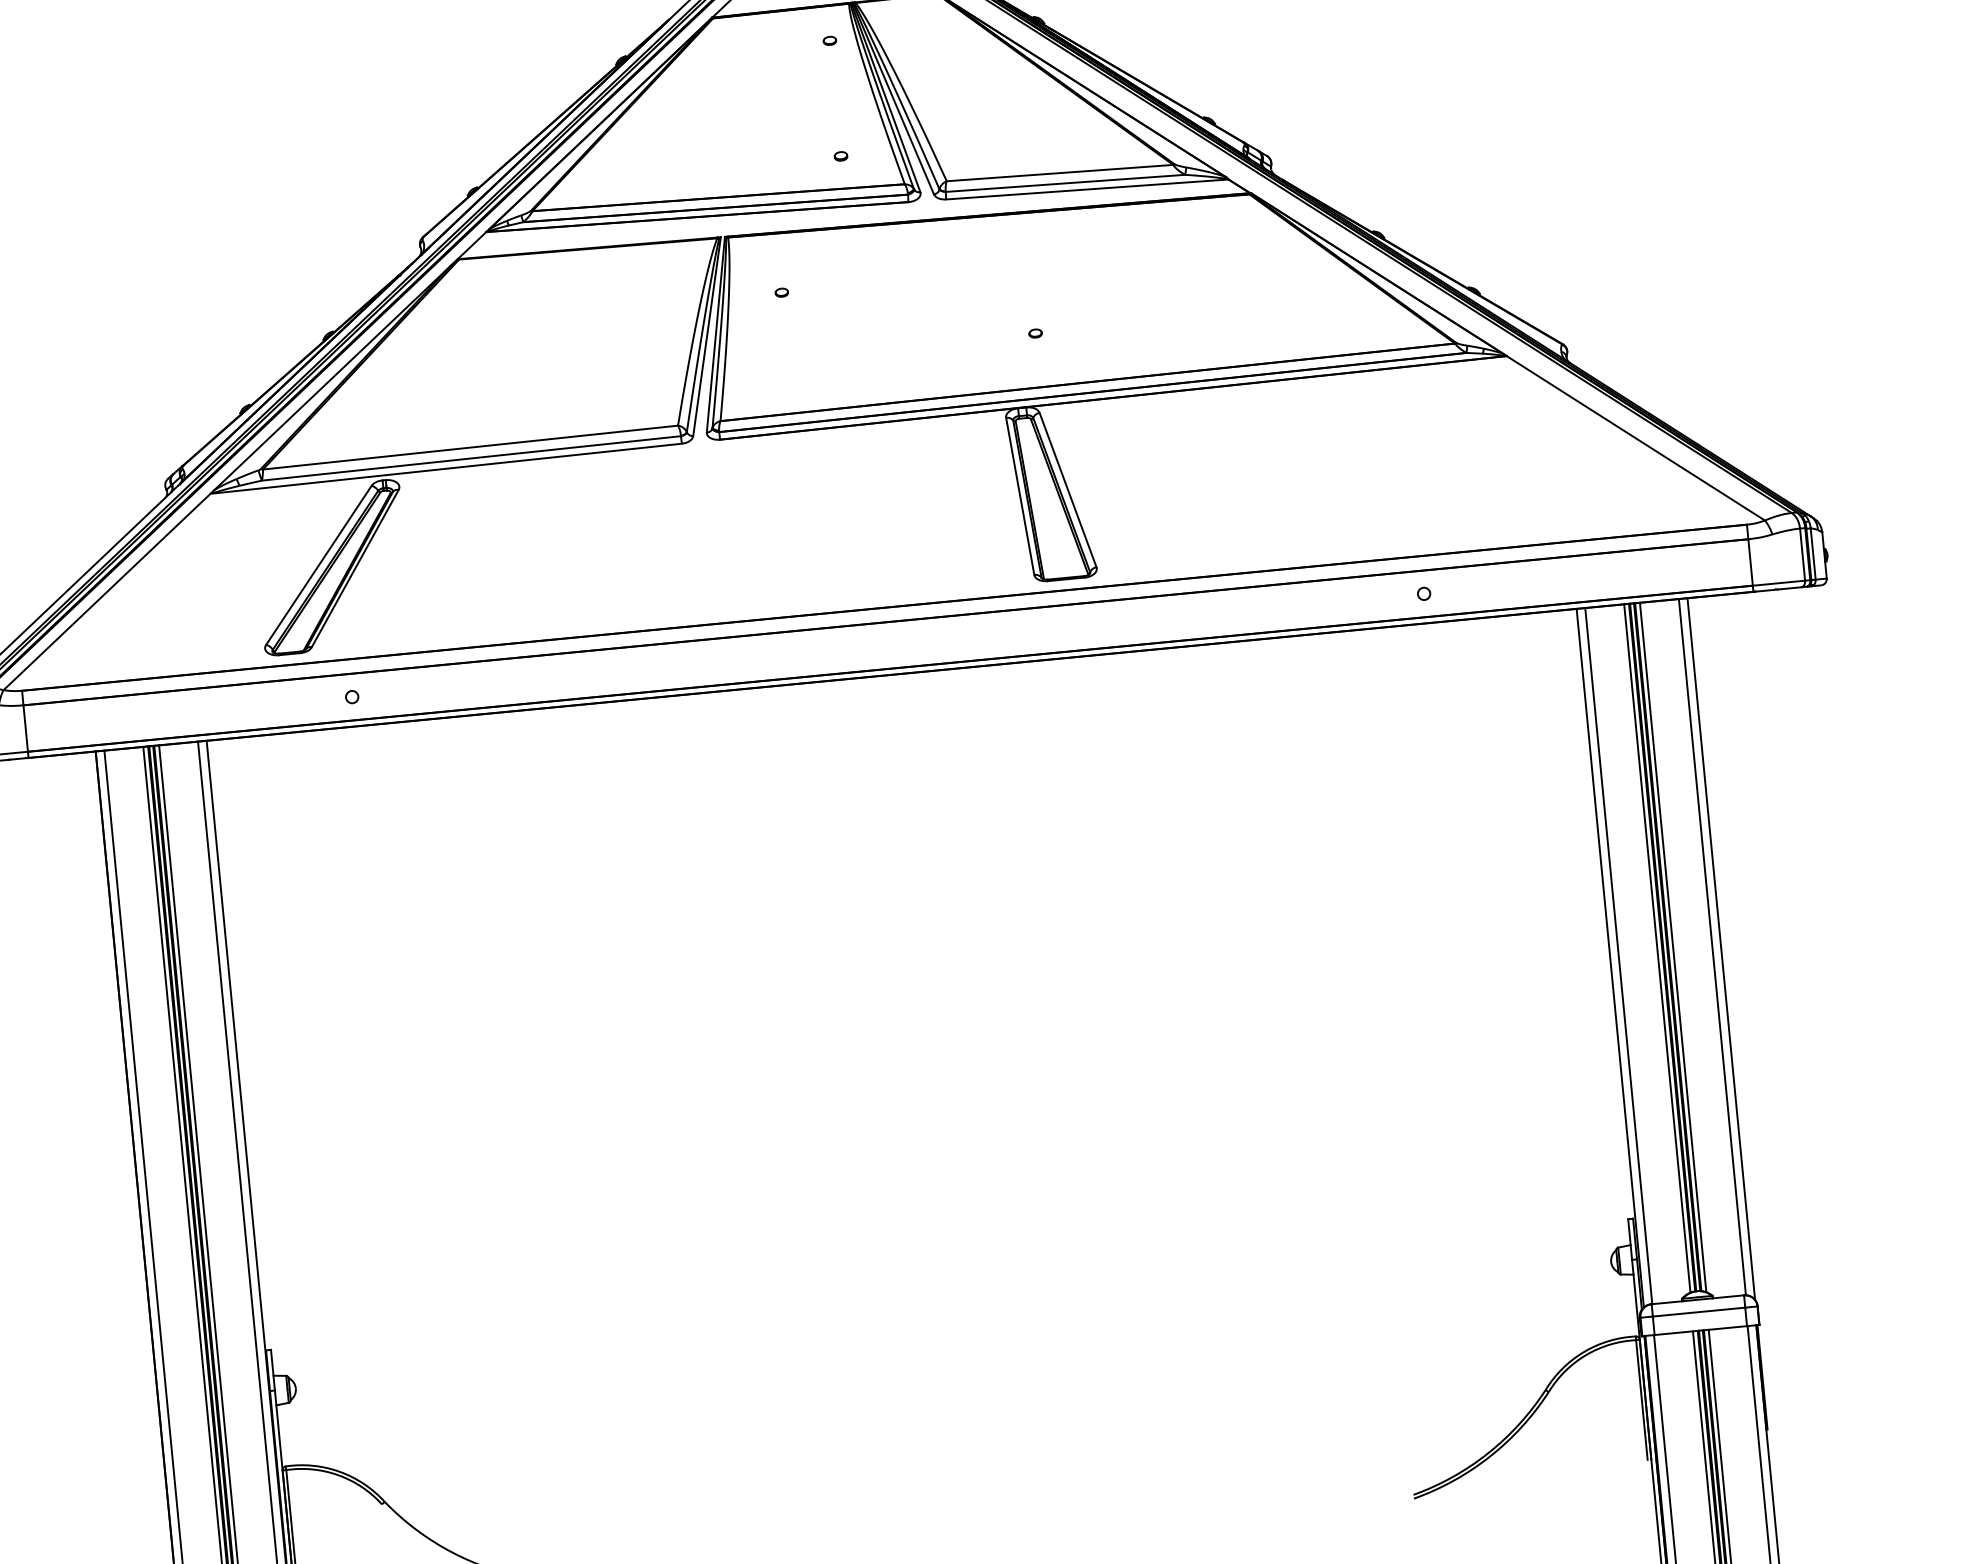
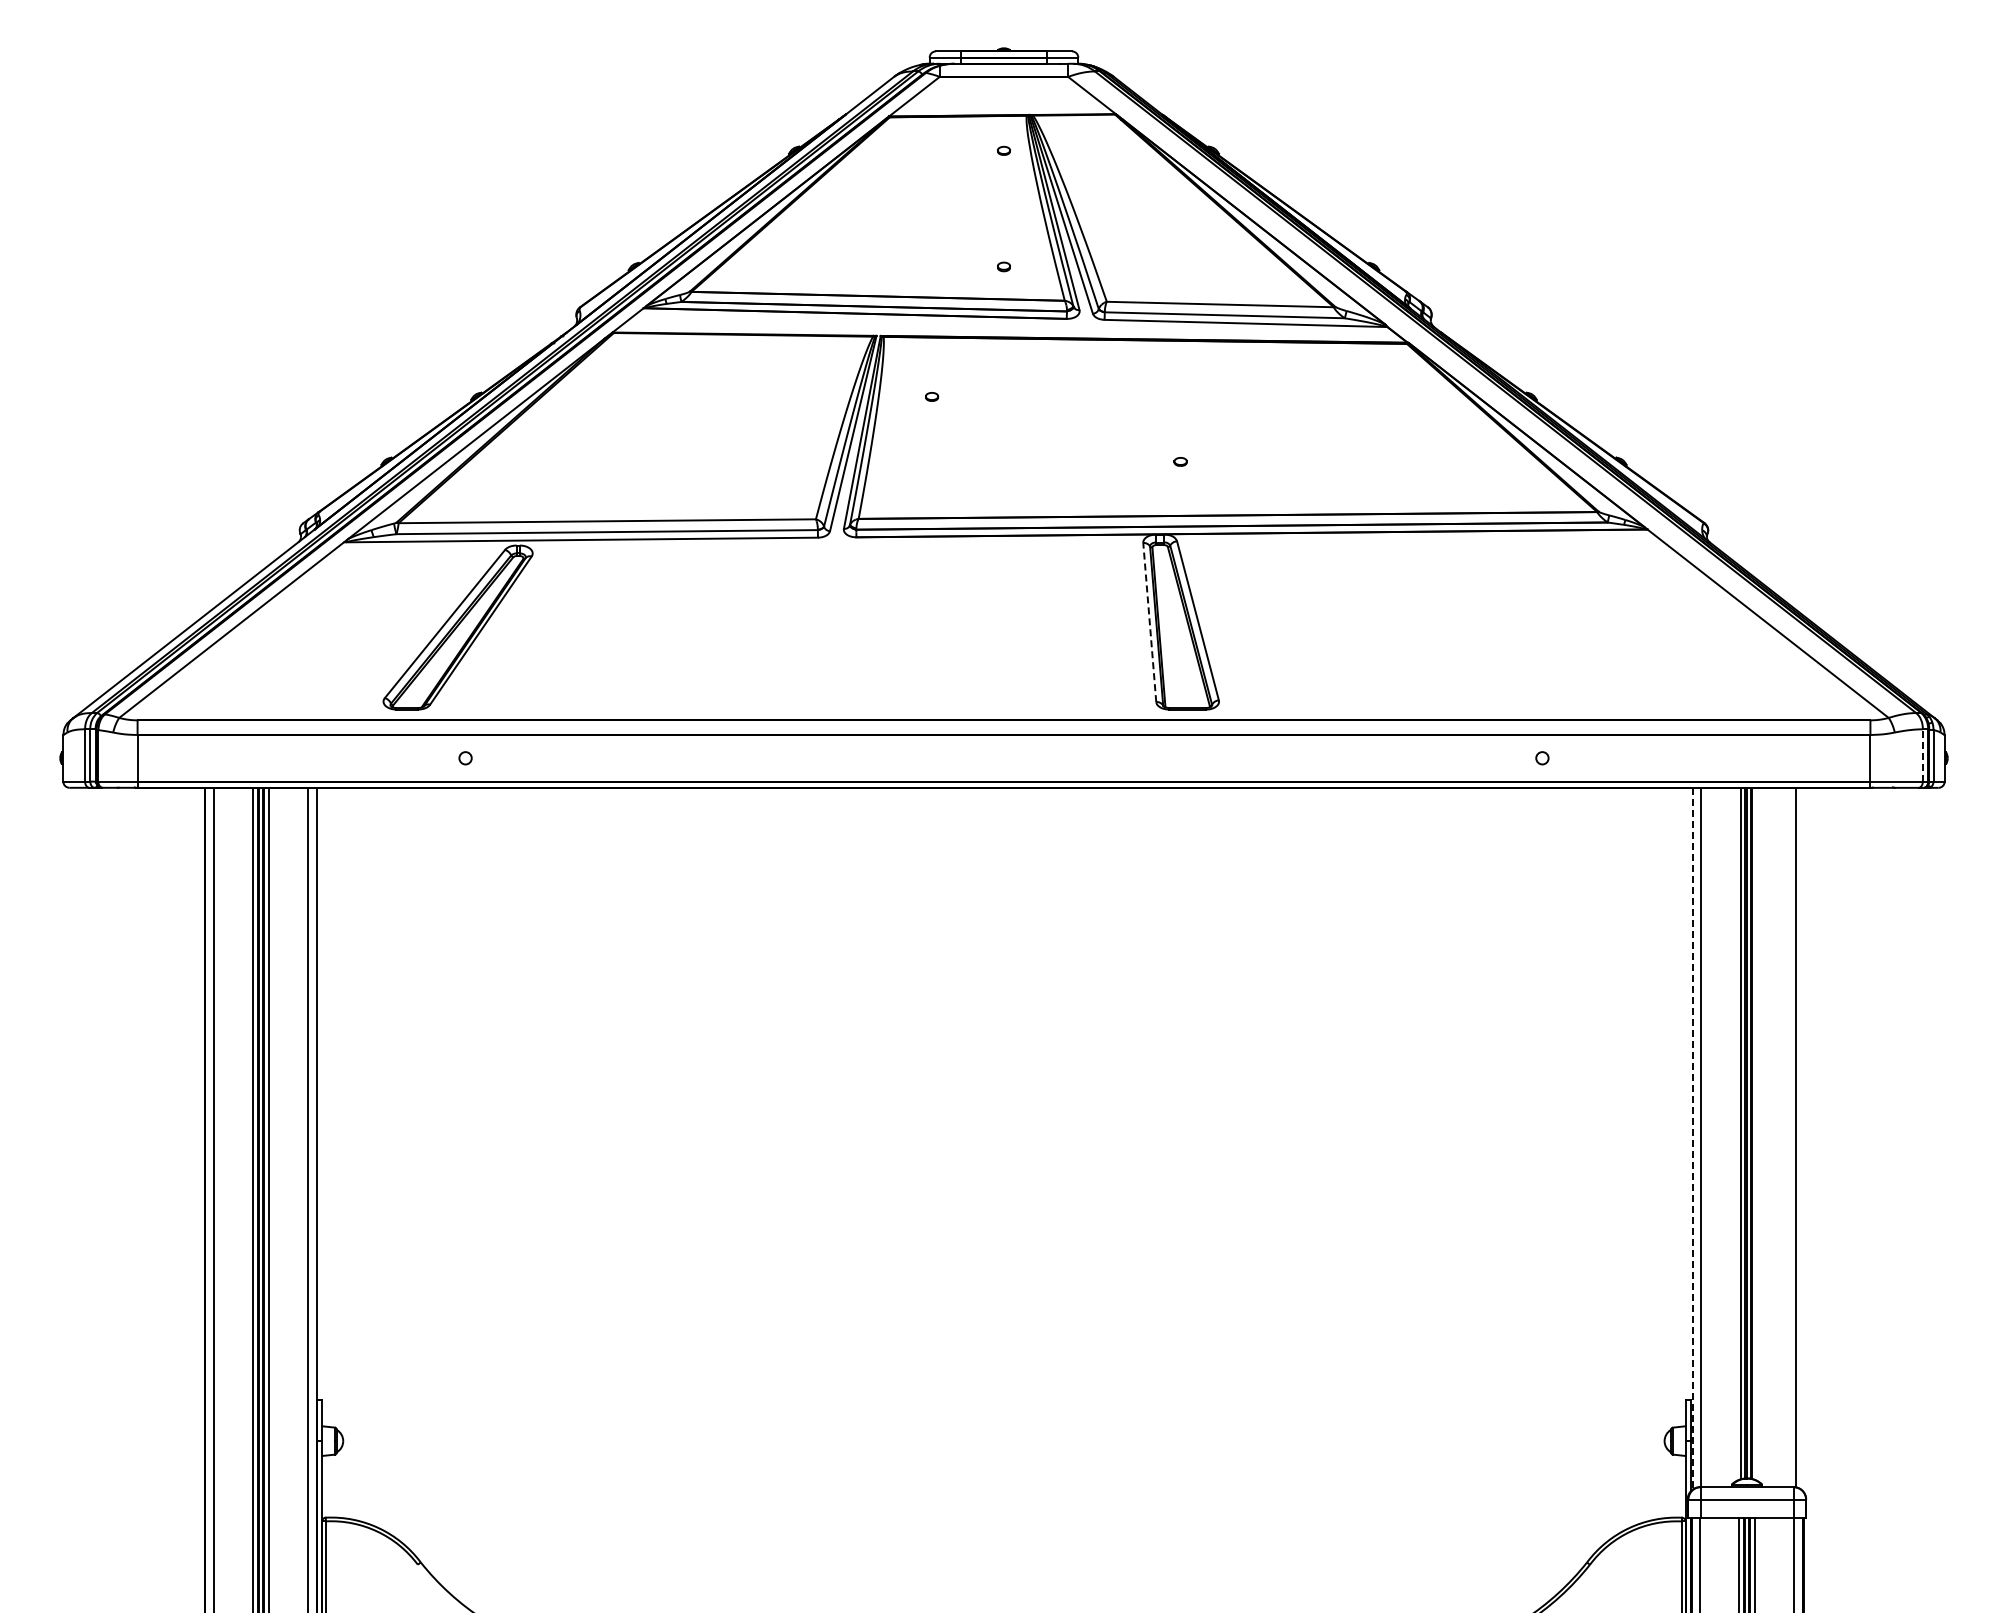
line: (1019, 496) -> (1149, 622), solid -> dashed
line: (1802, 554) -> (1922, 755), solid -> dashed
line: (1673, 946) -> (1756, 1133), removed
line: (1721, 948) -> (1804, 1139), removed
line: (1609, 957) -> (1692, 1138), solid -> dashed

